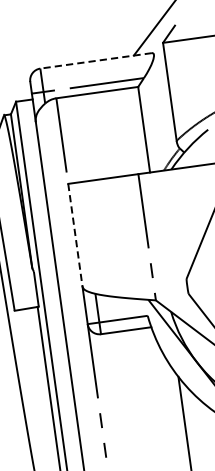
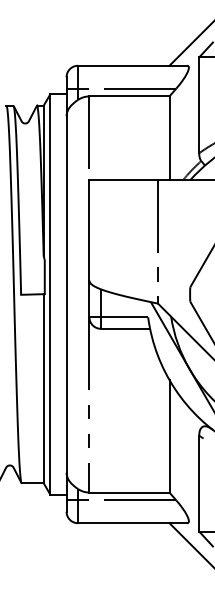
line: (96, 60) -> (132, 65), dashed -> solid
line: (75, 235) -> (89, 230), dashed -> solid

